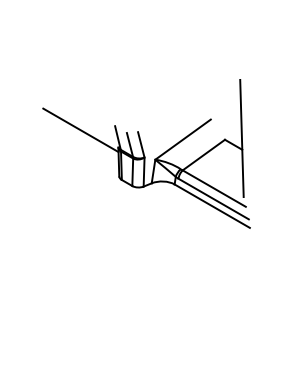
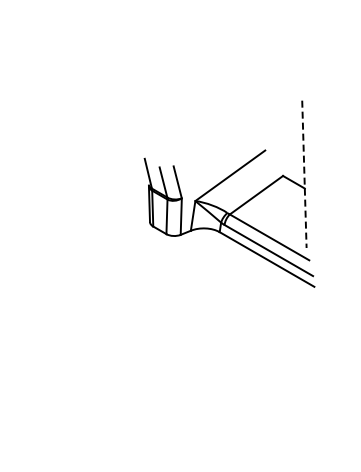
line: (80, 129) -> (101, 163), removed
line: (242, 138) -> (304, 174), solid -> dashed

